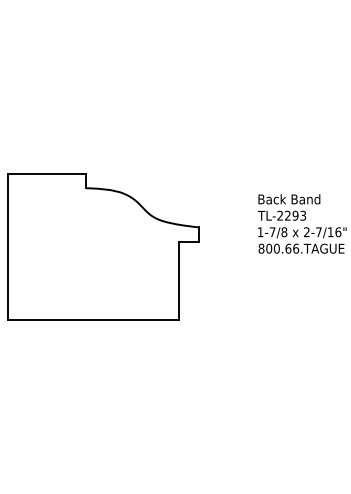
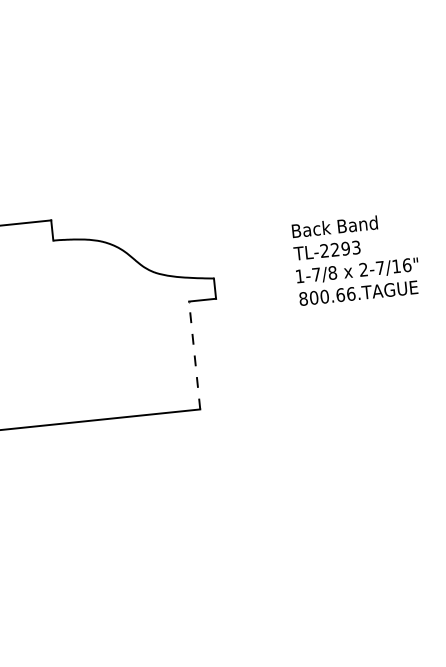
line: (179, 280) -> (195, 354), solid -> dashed

